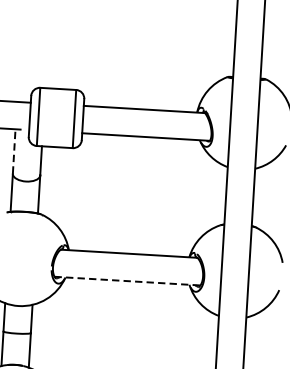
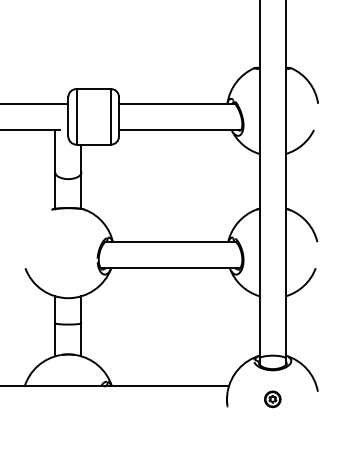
line: (14, 150) -> (55, 150), dashed -> solid
line: (127, 281) -> (170, 268), dashed -> solid

